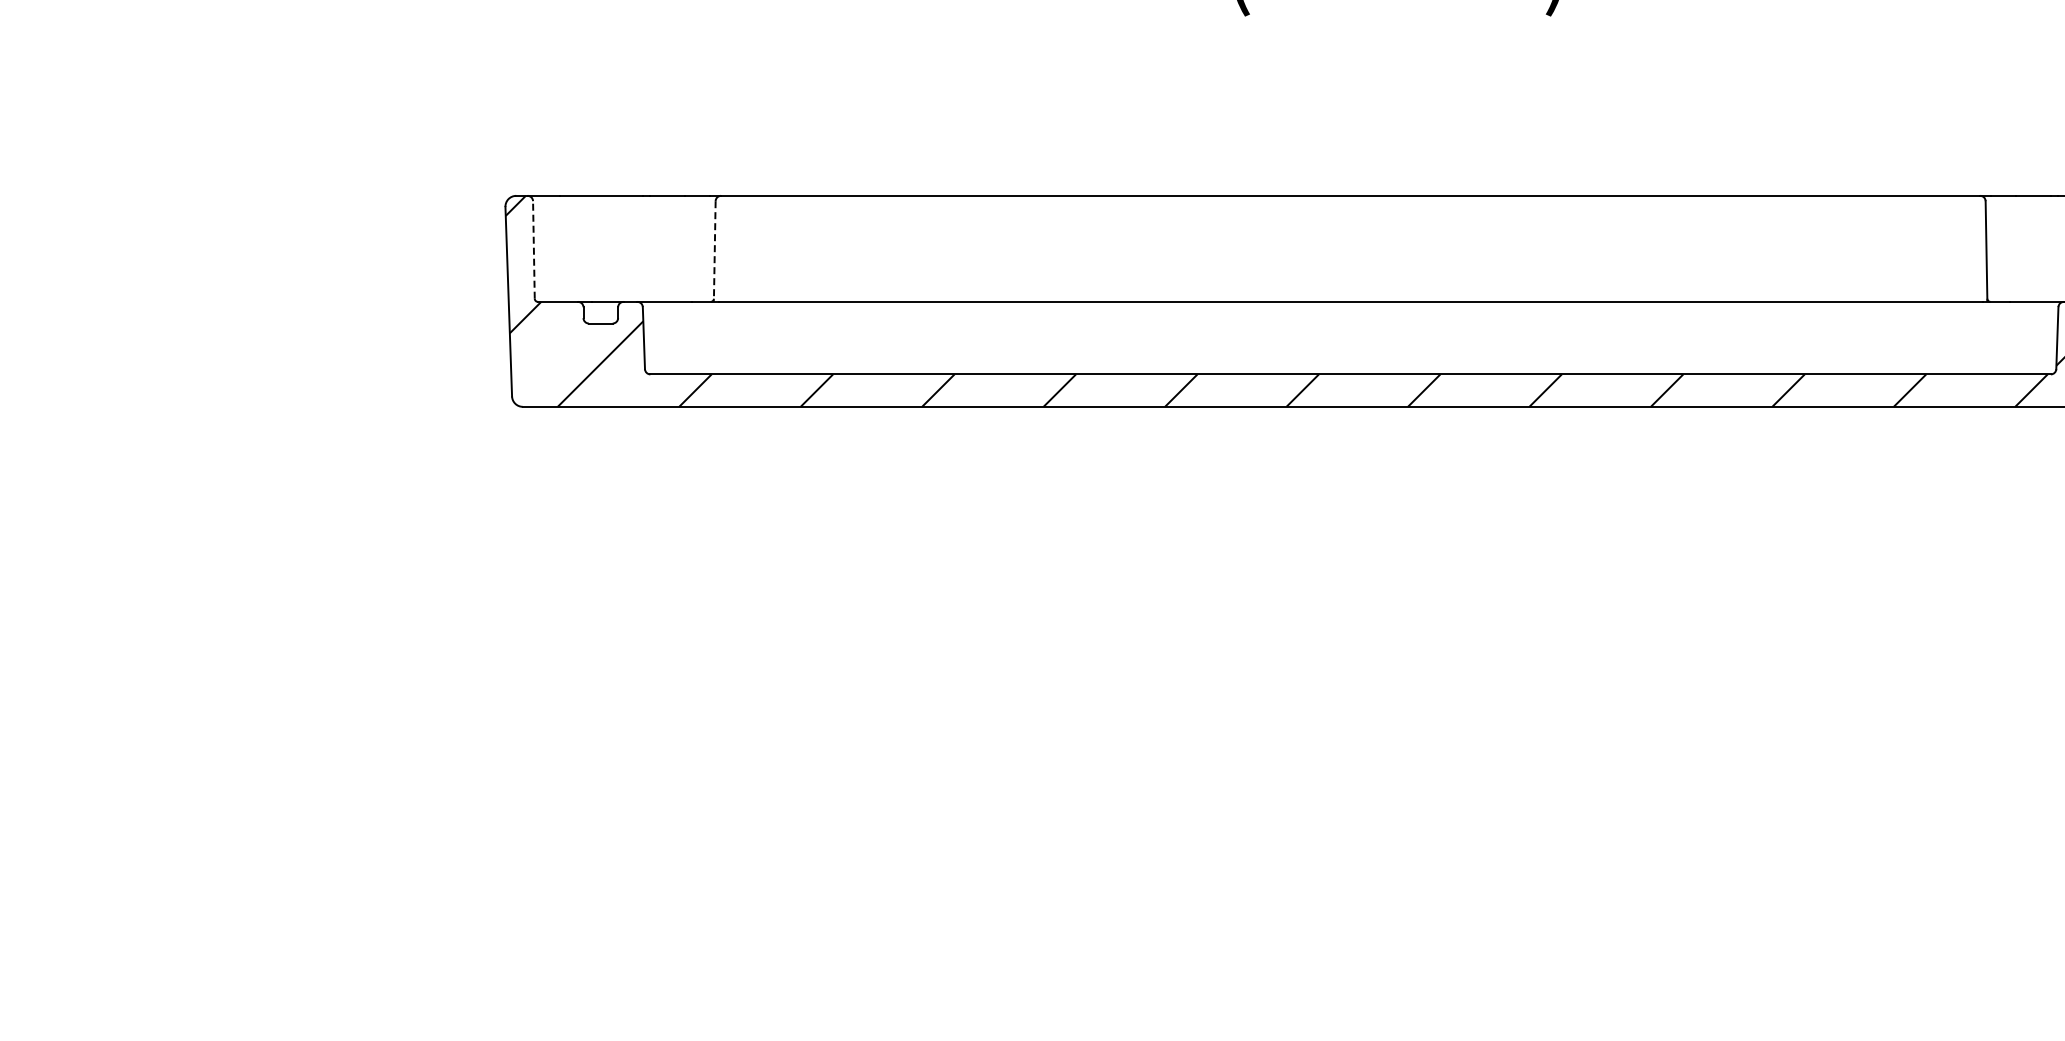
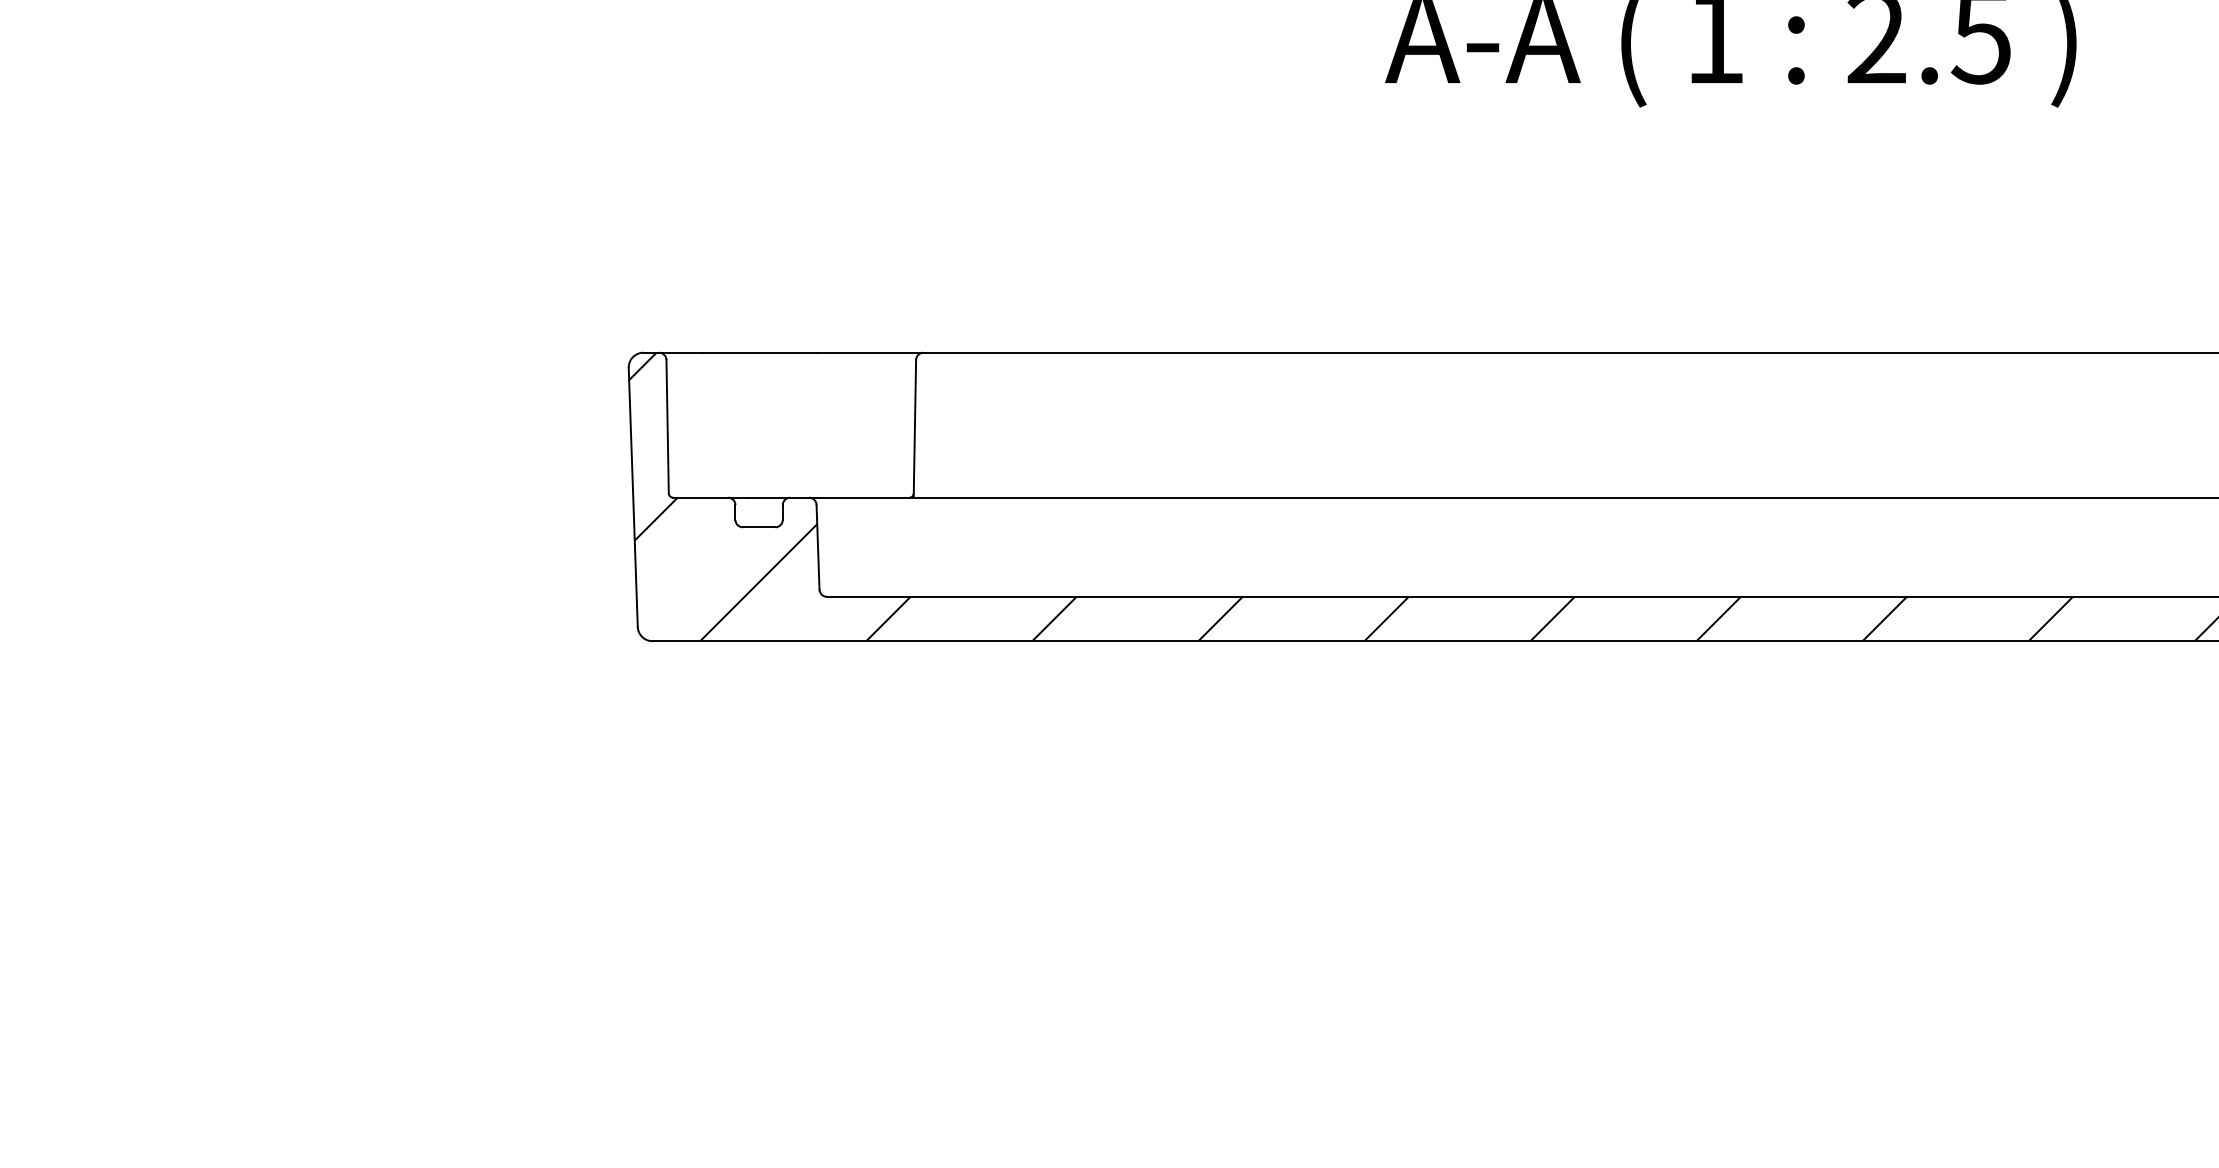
line: (533, 249) -> (667, 426), dashed -> solid
line: (714, 250) -> (914, 427), dashed -> solid

